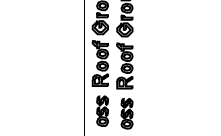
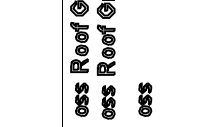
part: (160, 110) -> (145, 98), added

